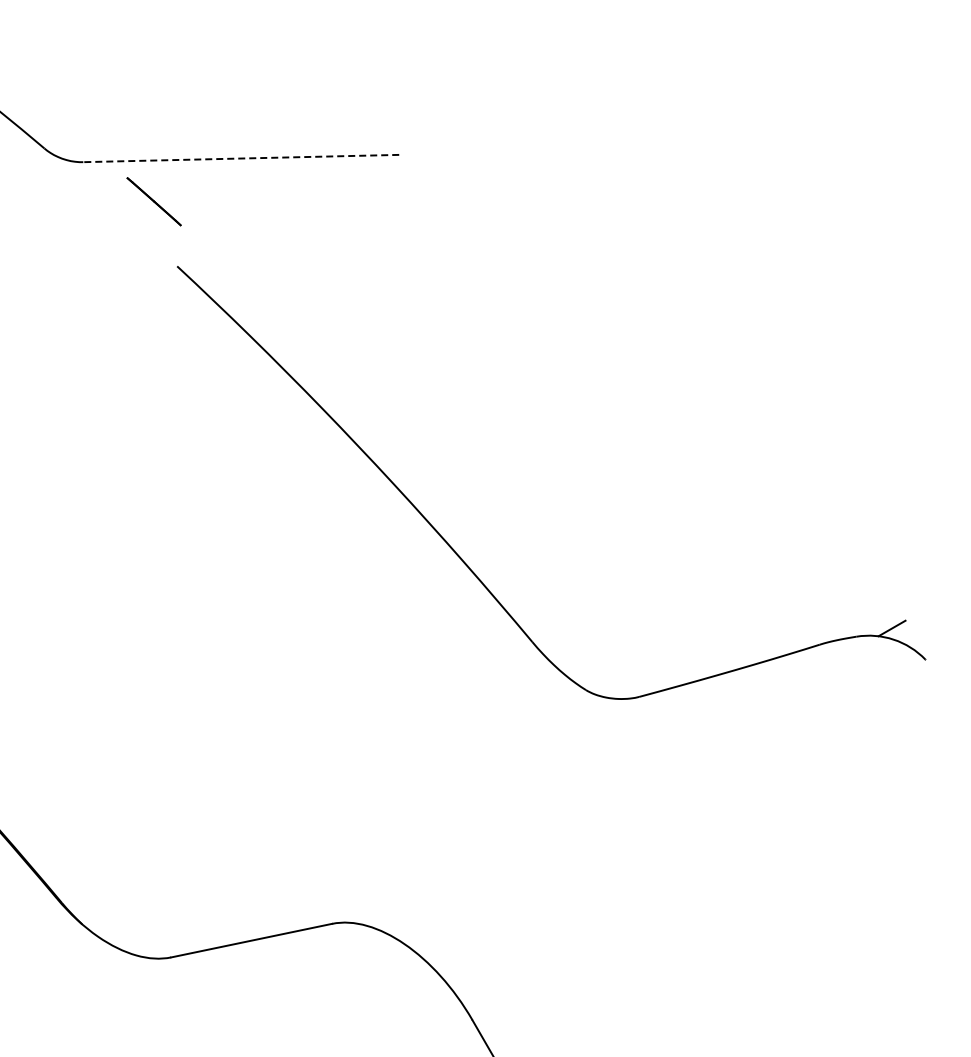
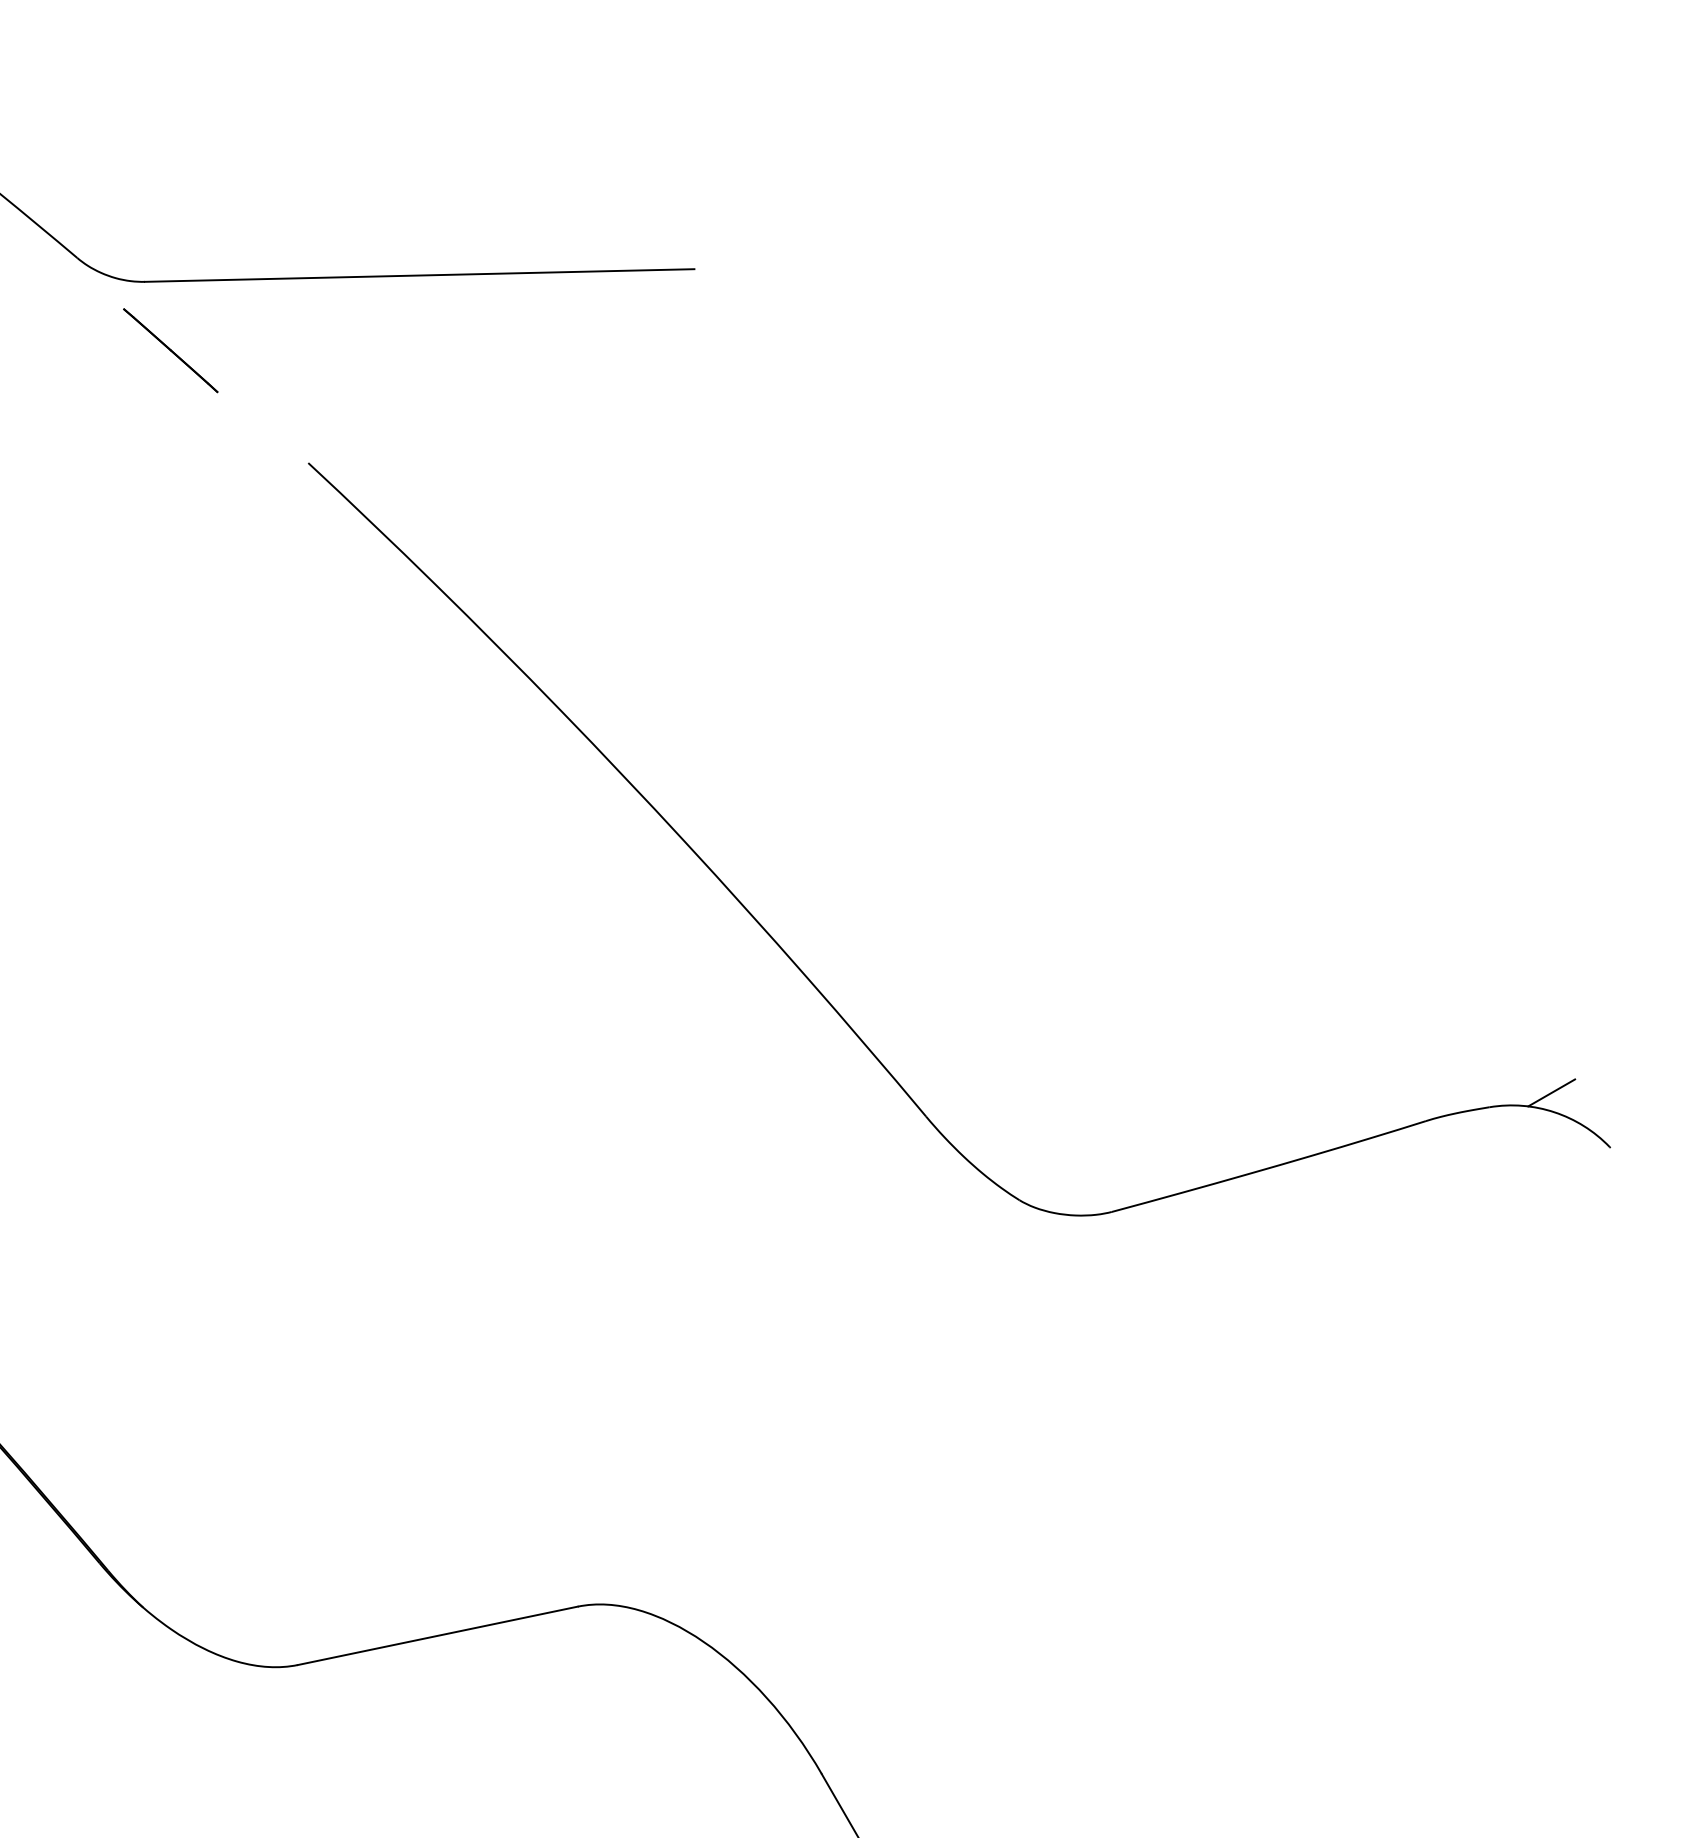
line: (241, 158) -> (420, 275), dashed -> solid
line: (153, 201) -> (169, 350), moved

